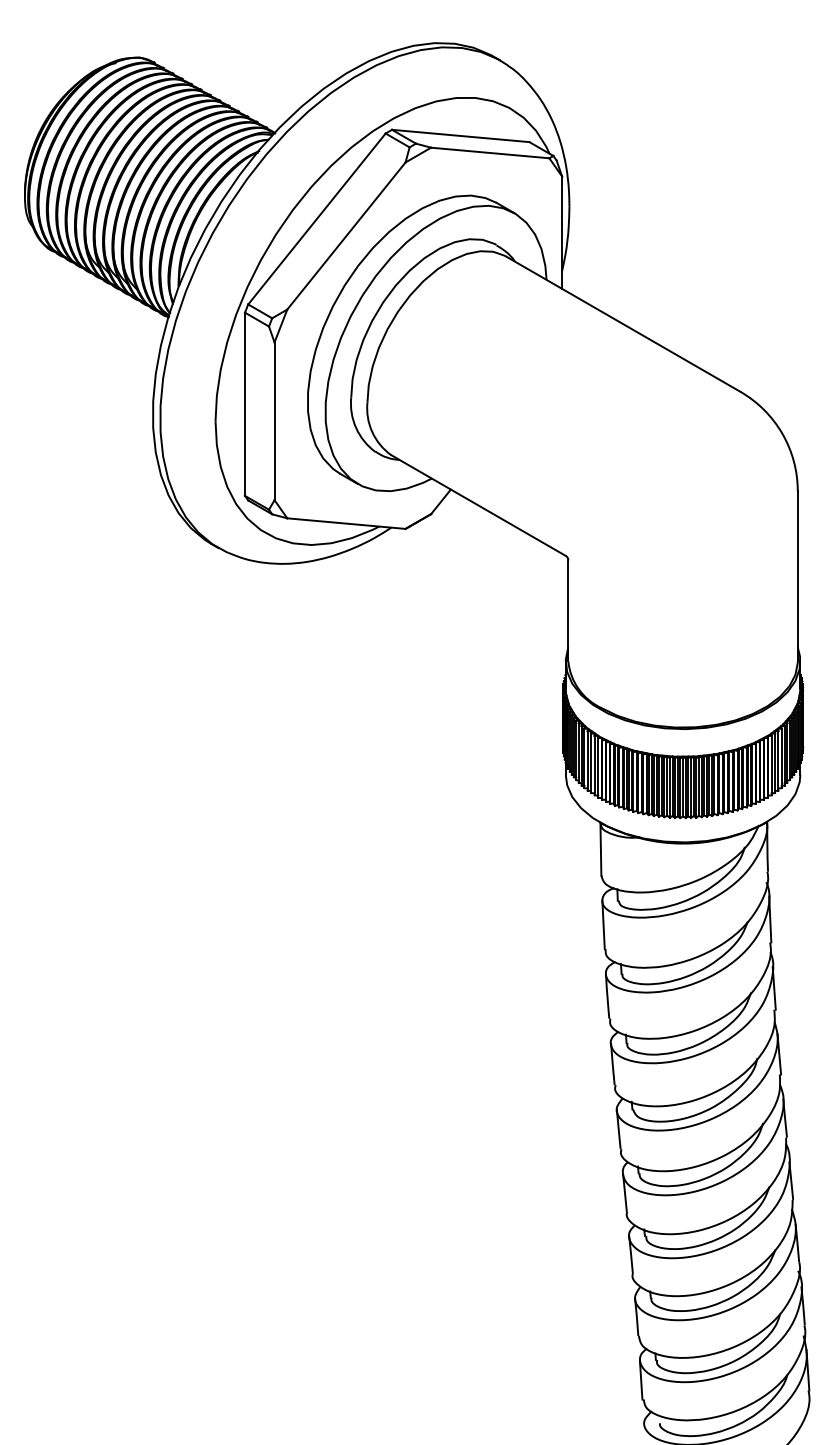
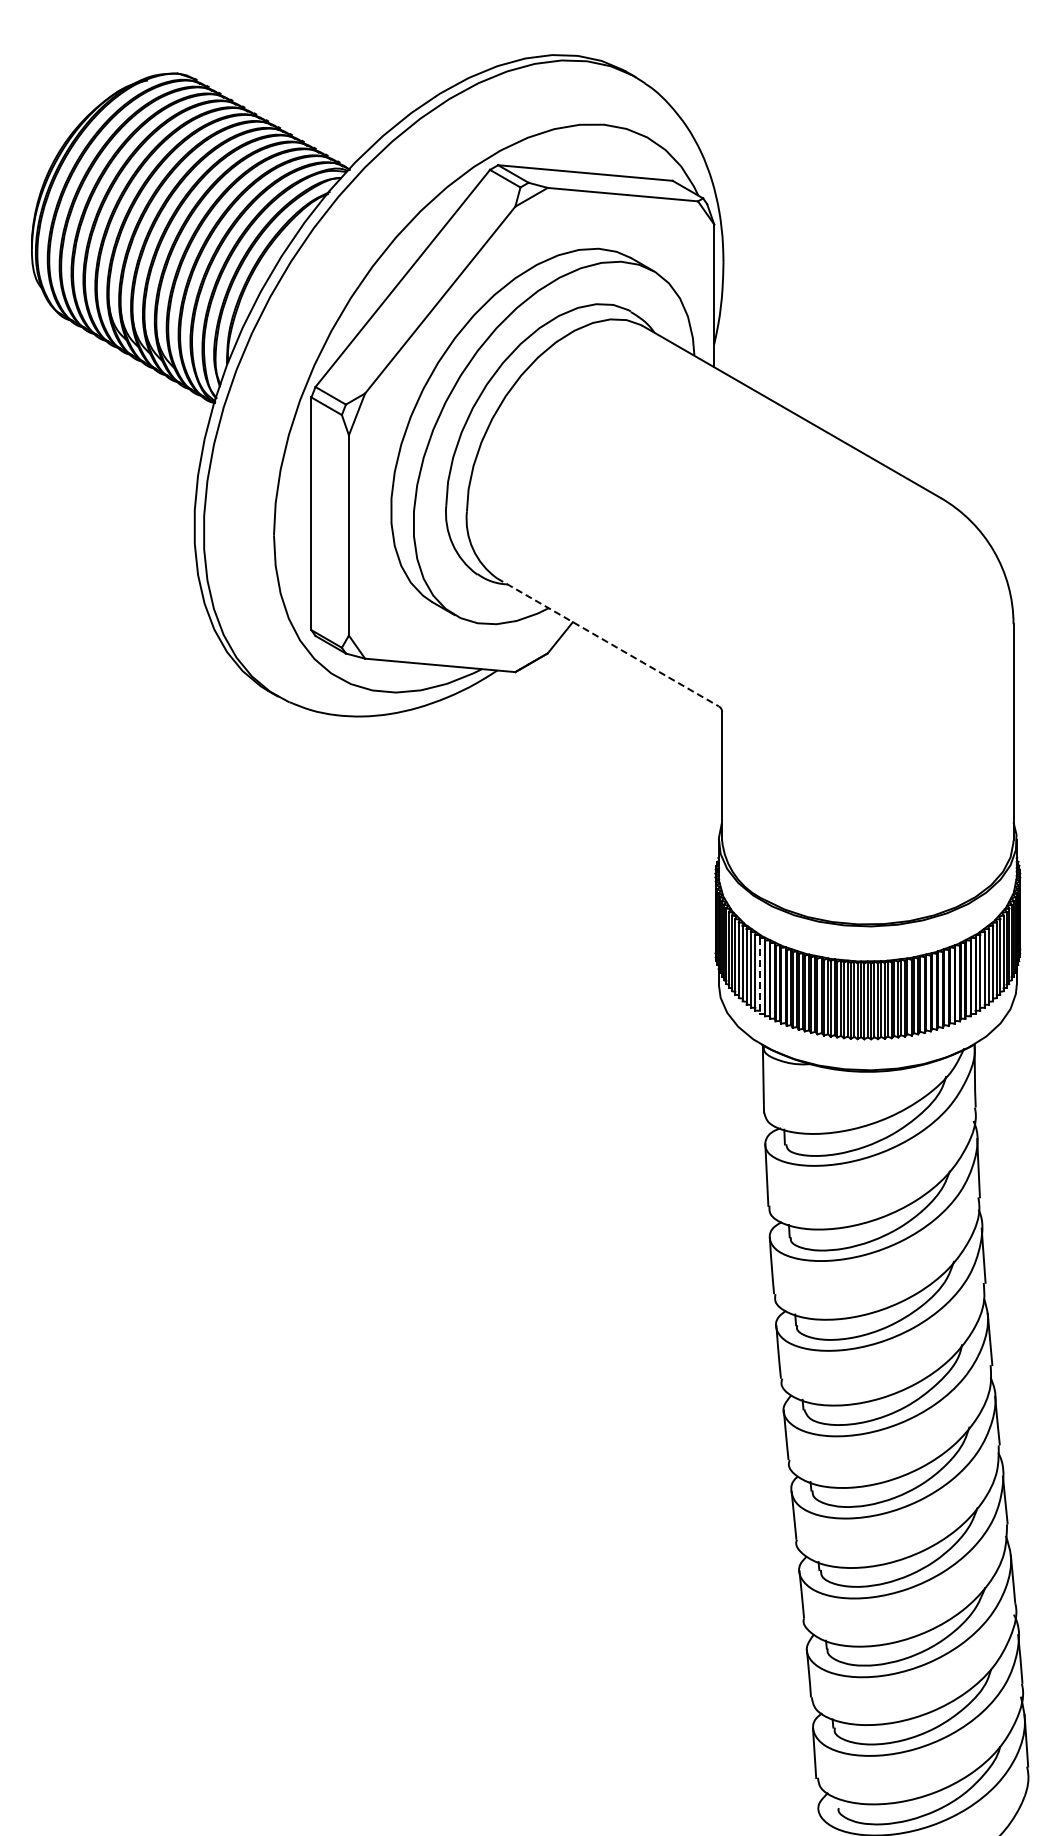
line: (478, 505) -> (607, 642), solid -> dashed
line: (598, 767) -> (760, 975), solid -> dashed

